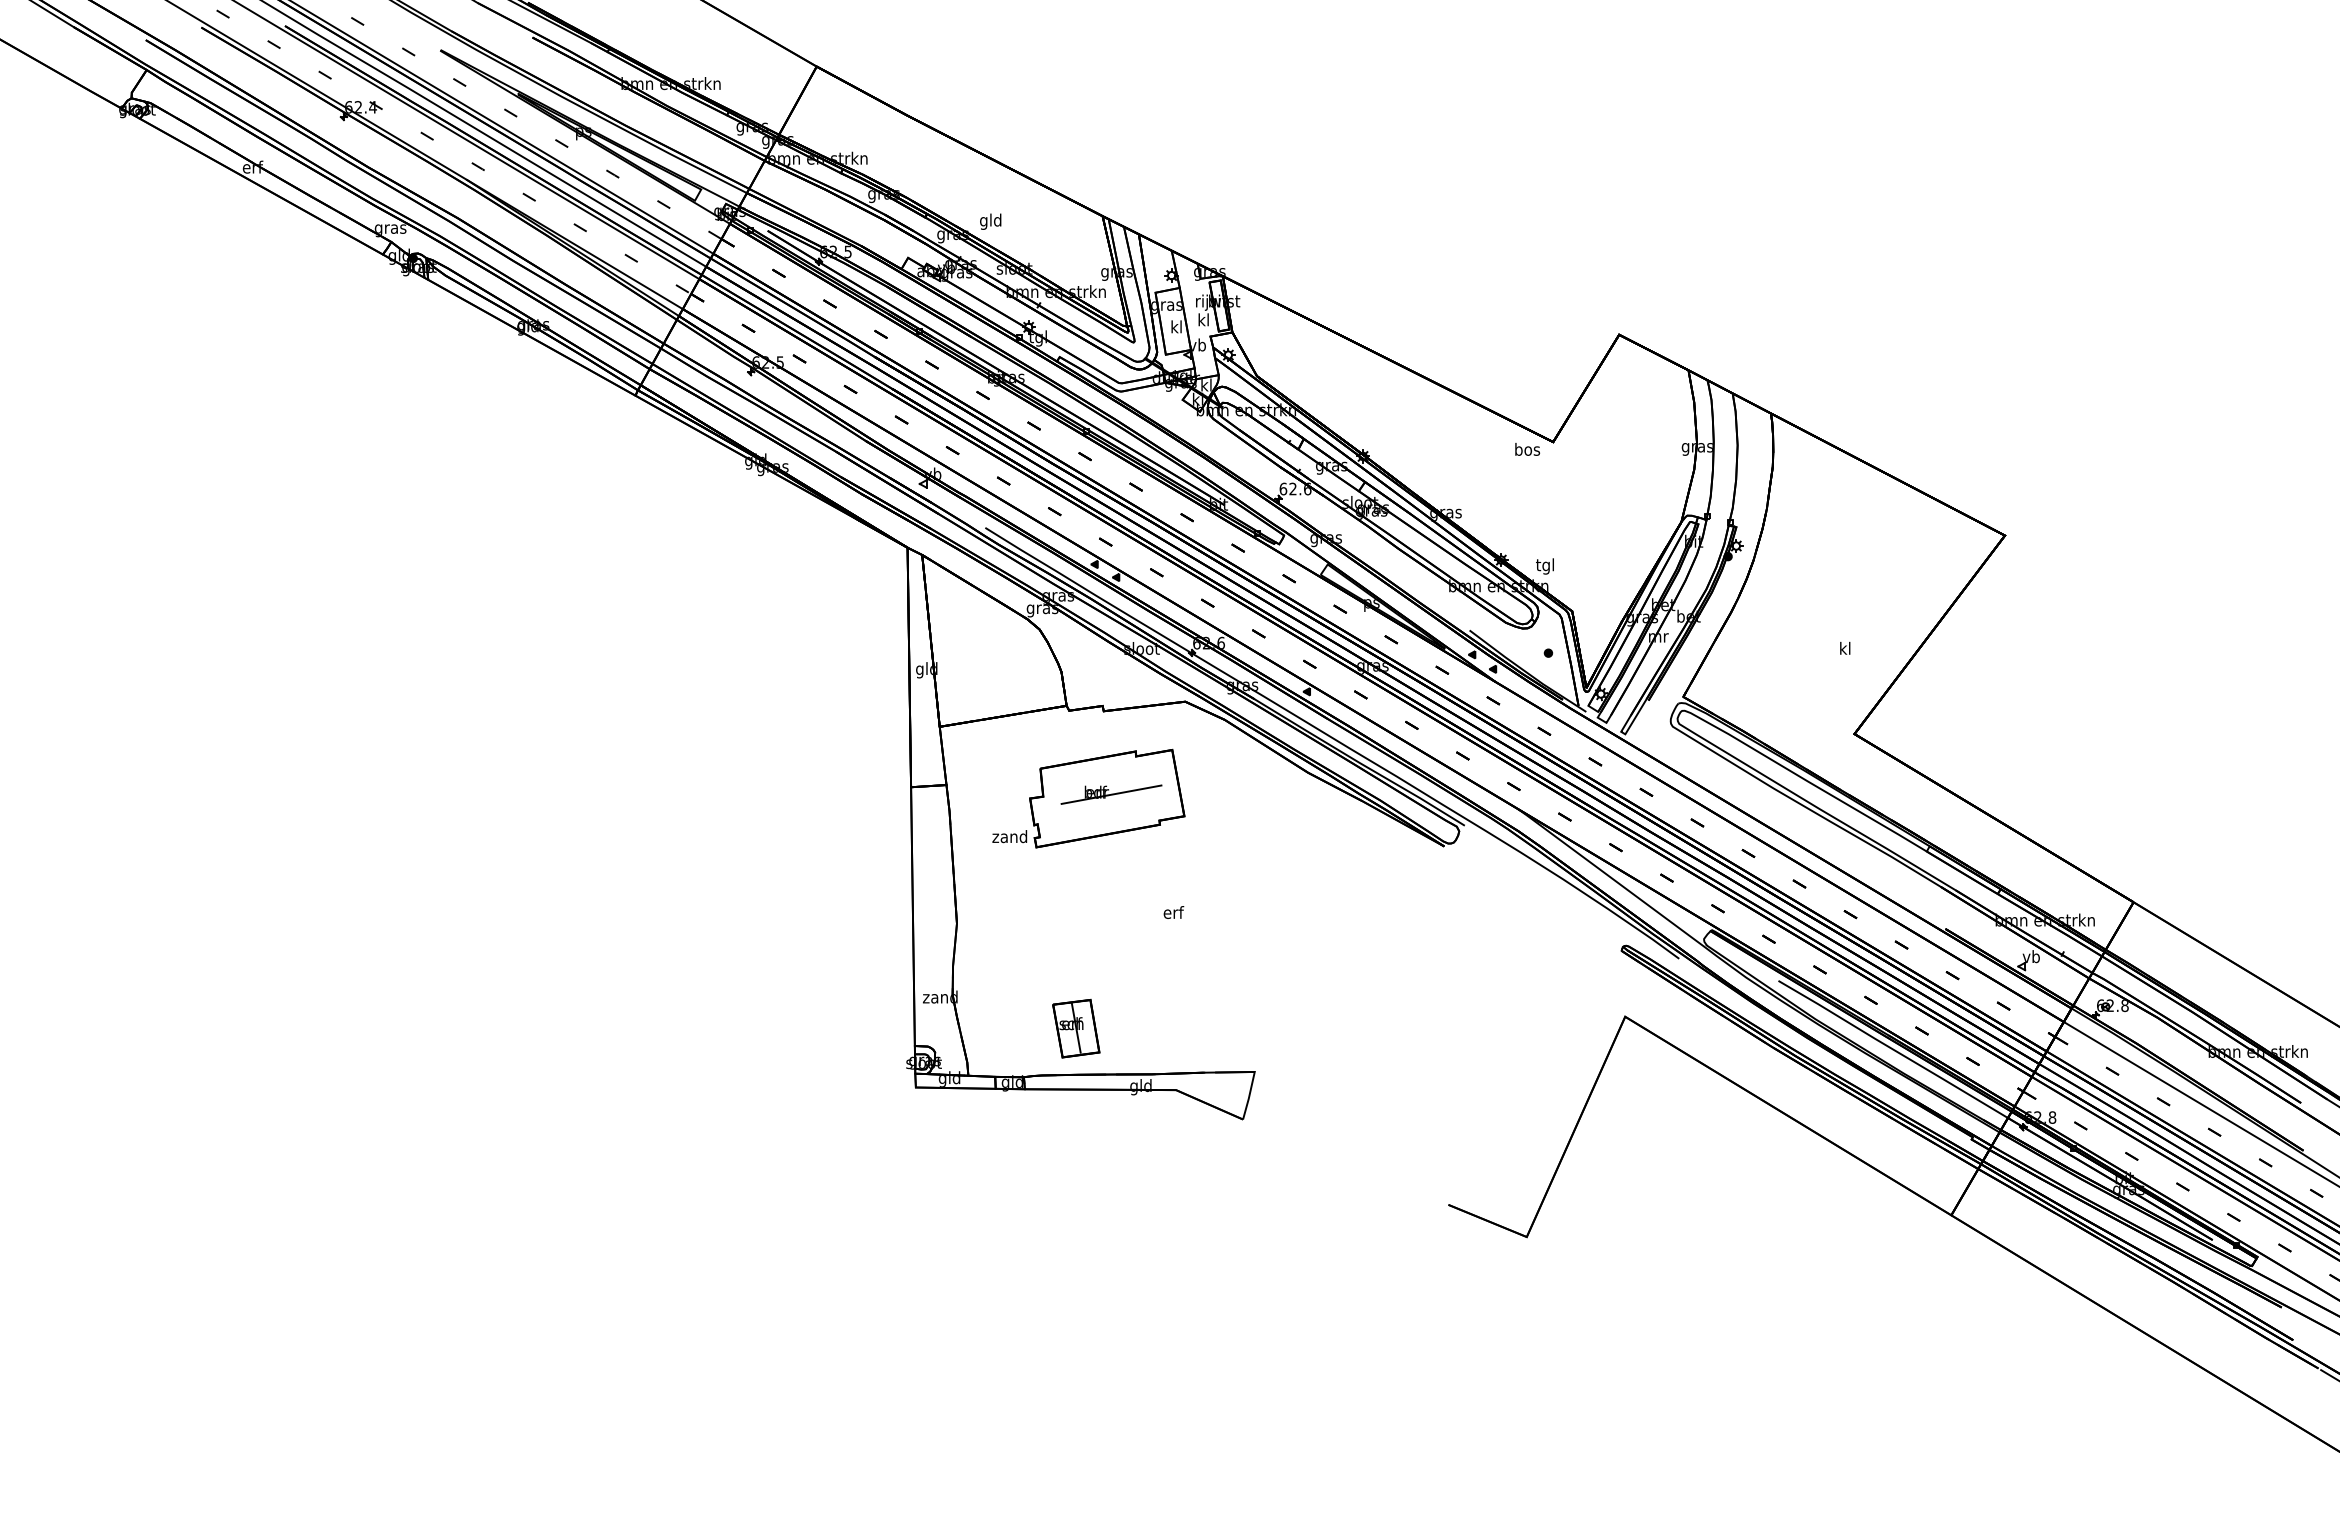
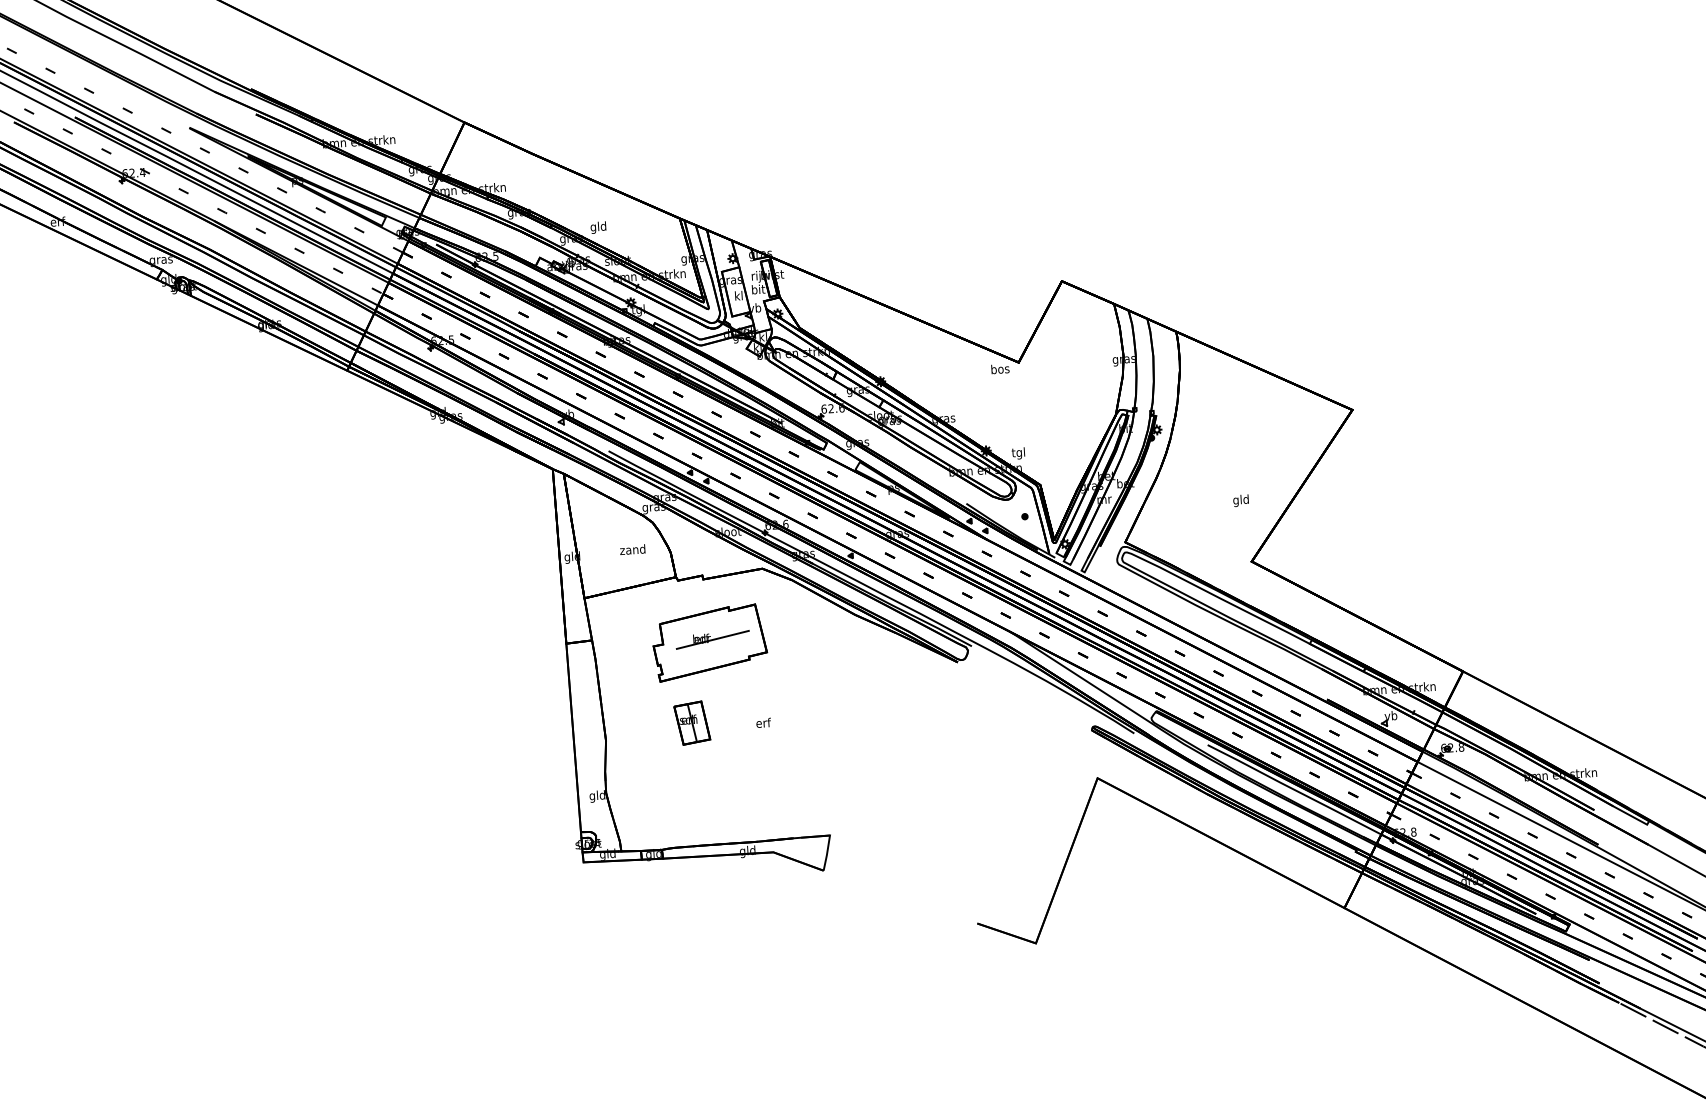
text: (1204, 319) -> (758, 289), kl -> bit
text: (1844, 649) -> (1240, 500), kl -> gld
text: (1009, 836) -> (632, 549), moved
text: (939, 998) -> (596, 796), zand -> gld
part: (1076, 1028) -> (692, 723), moved

